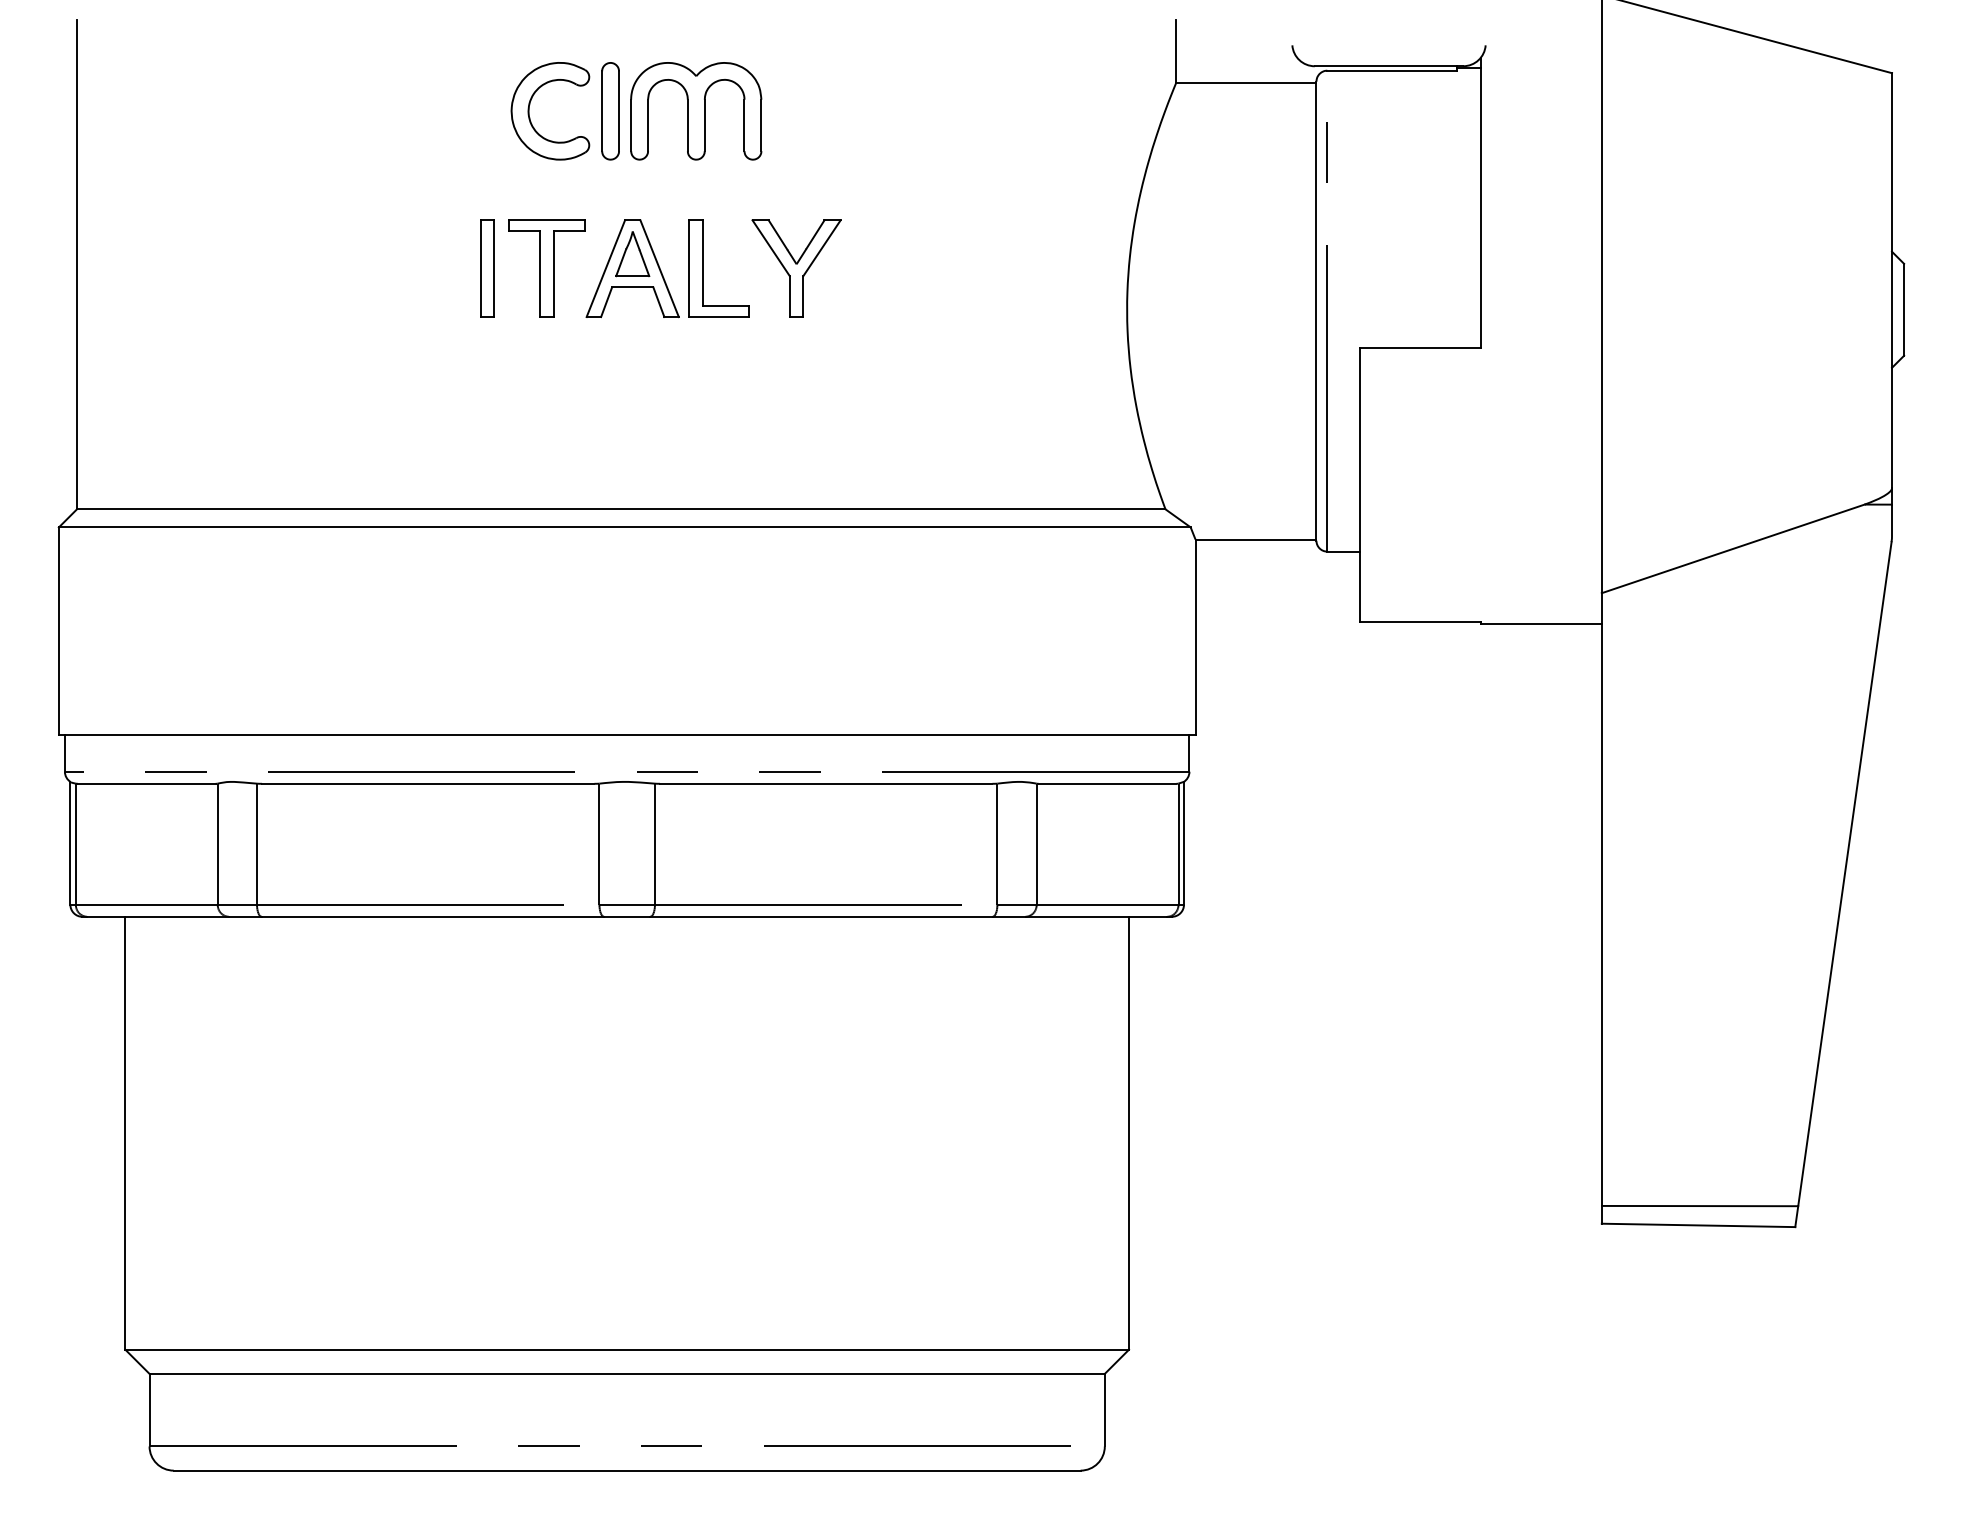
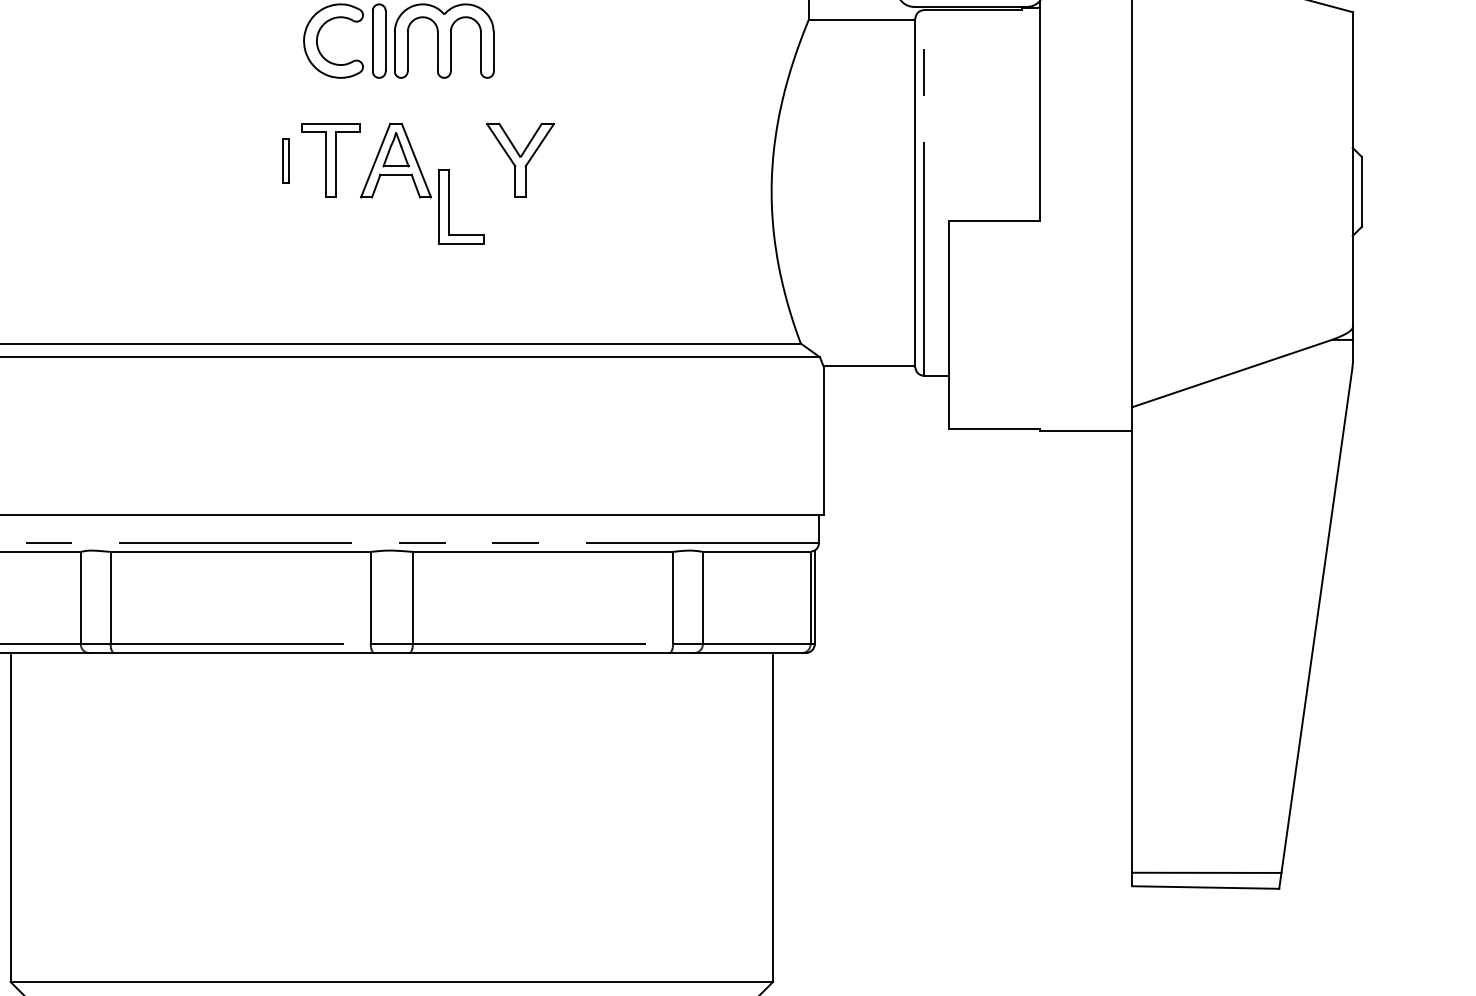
part: (487, 268) -> (285, 160), size x0.6
part: (703, 268) -> (449, 206), moved

